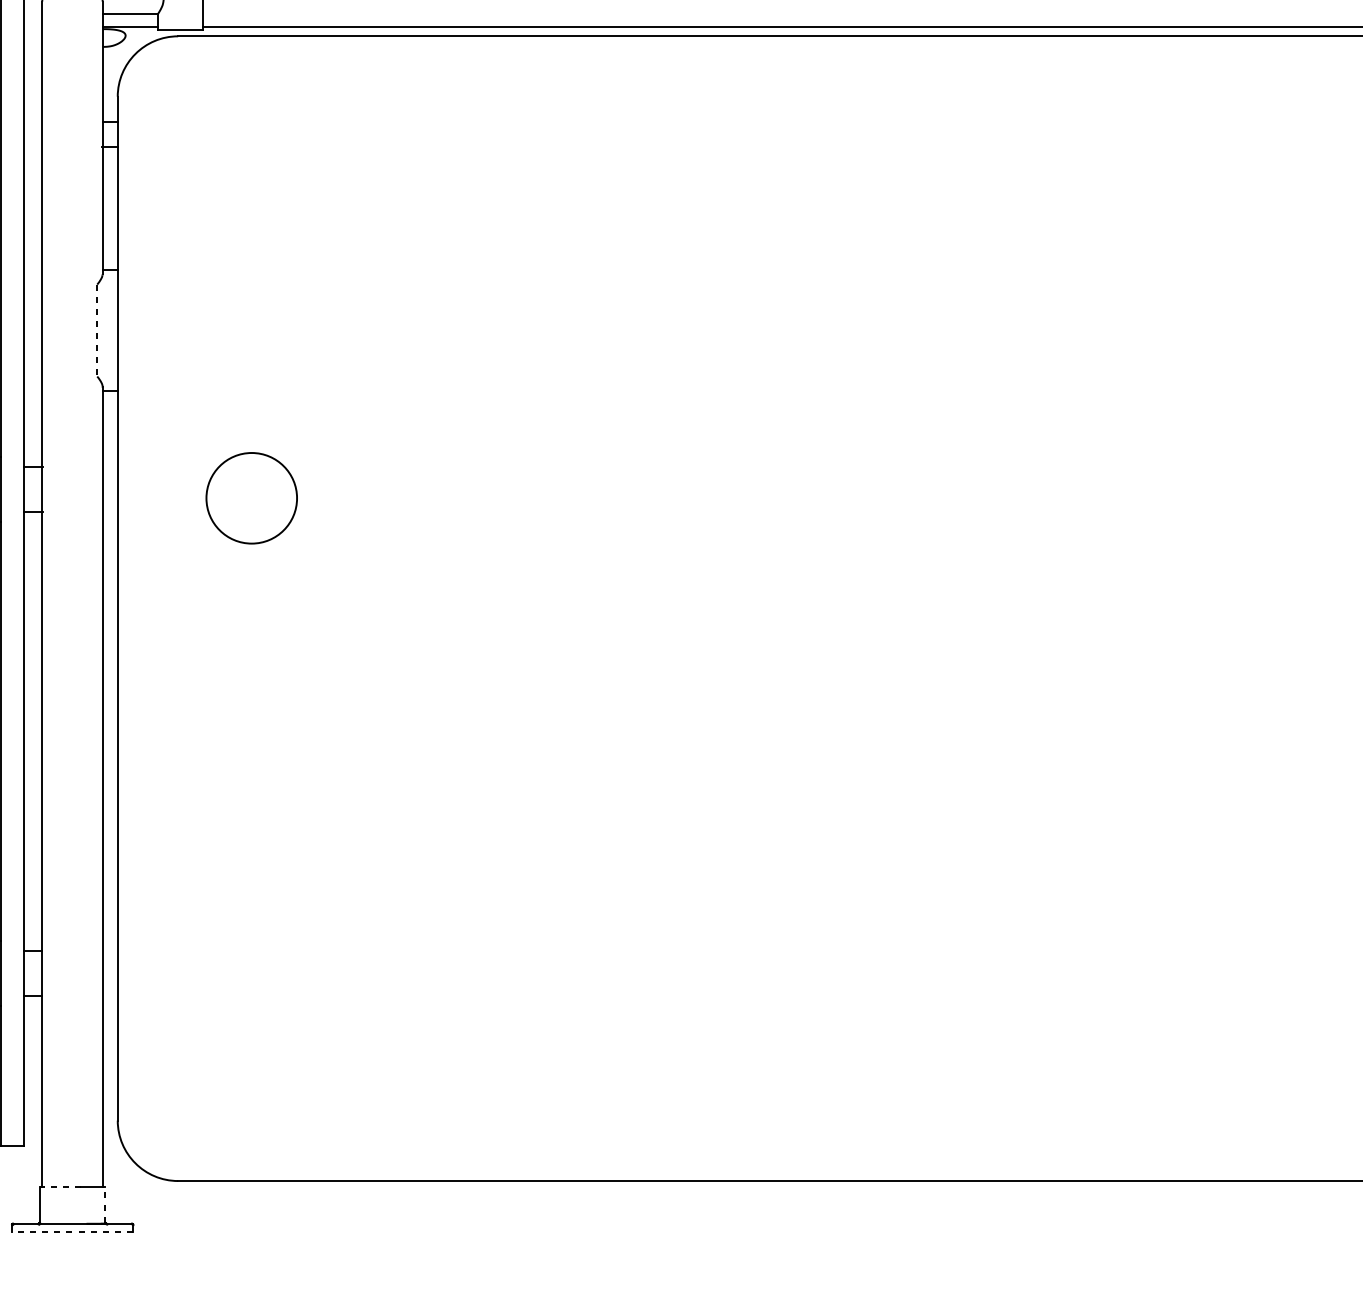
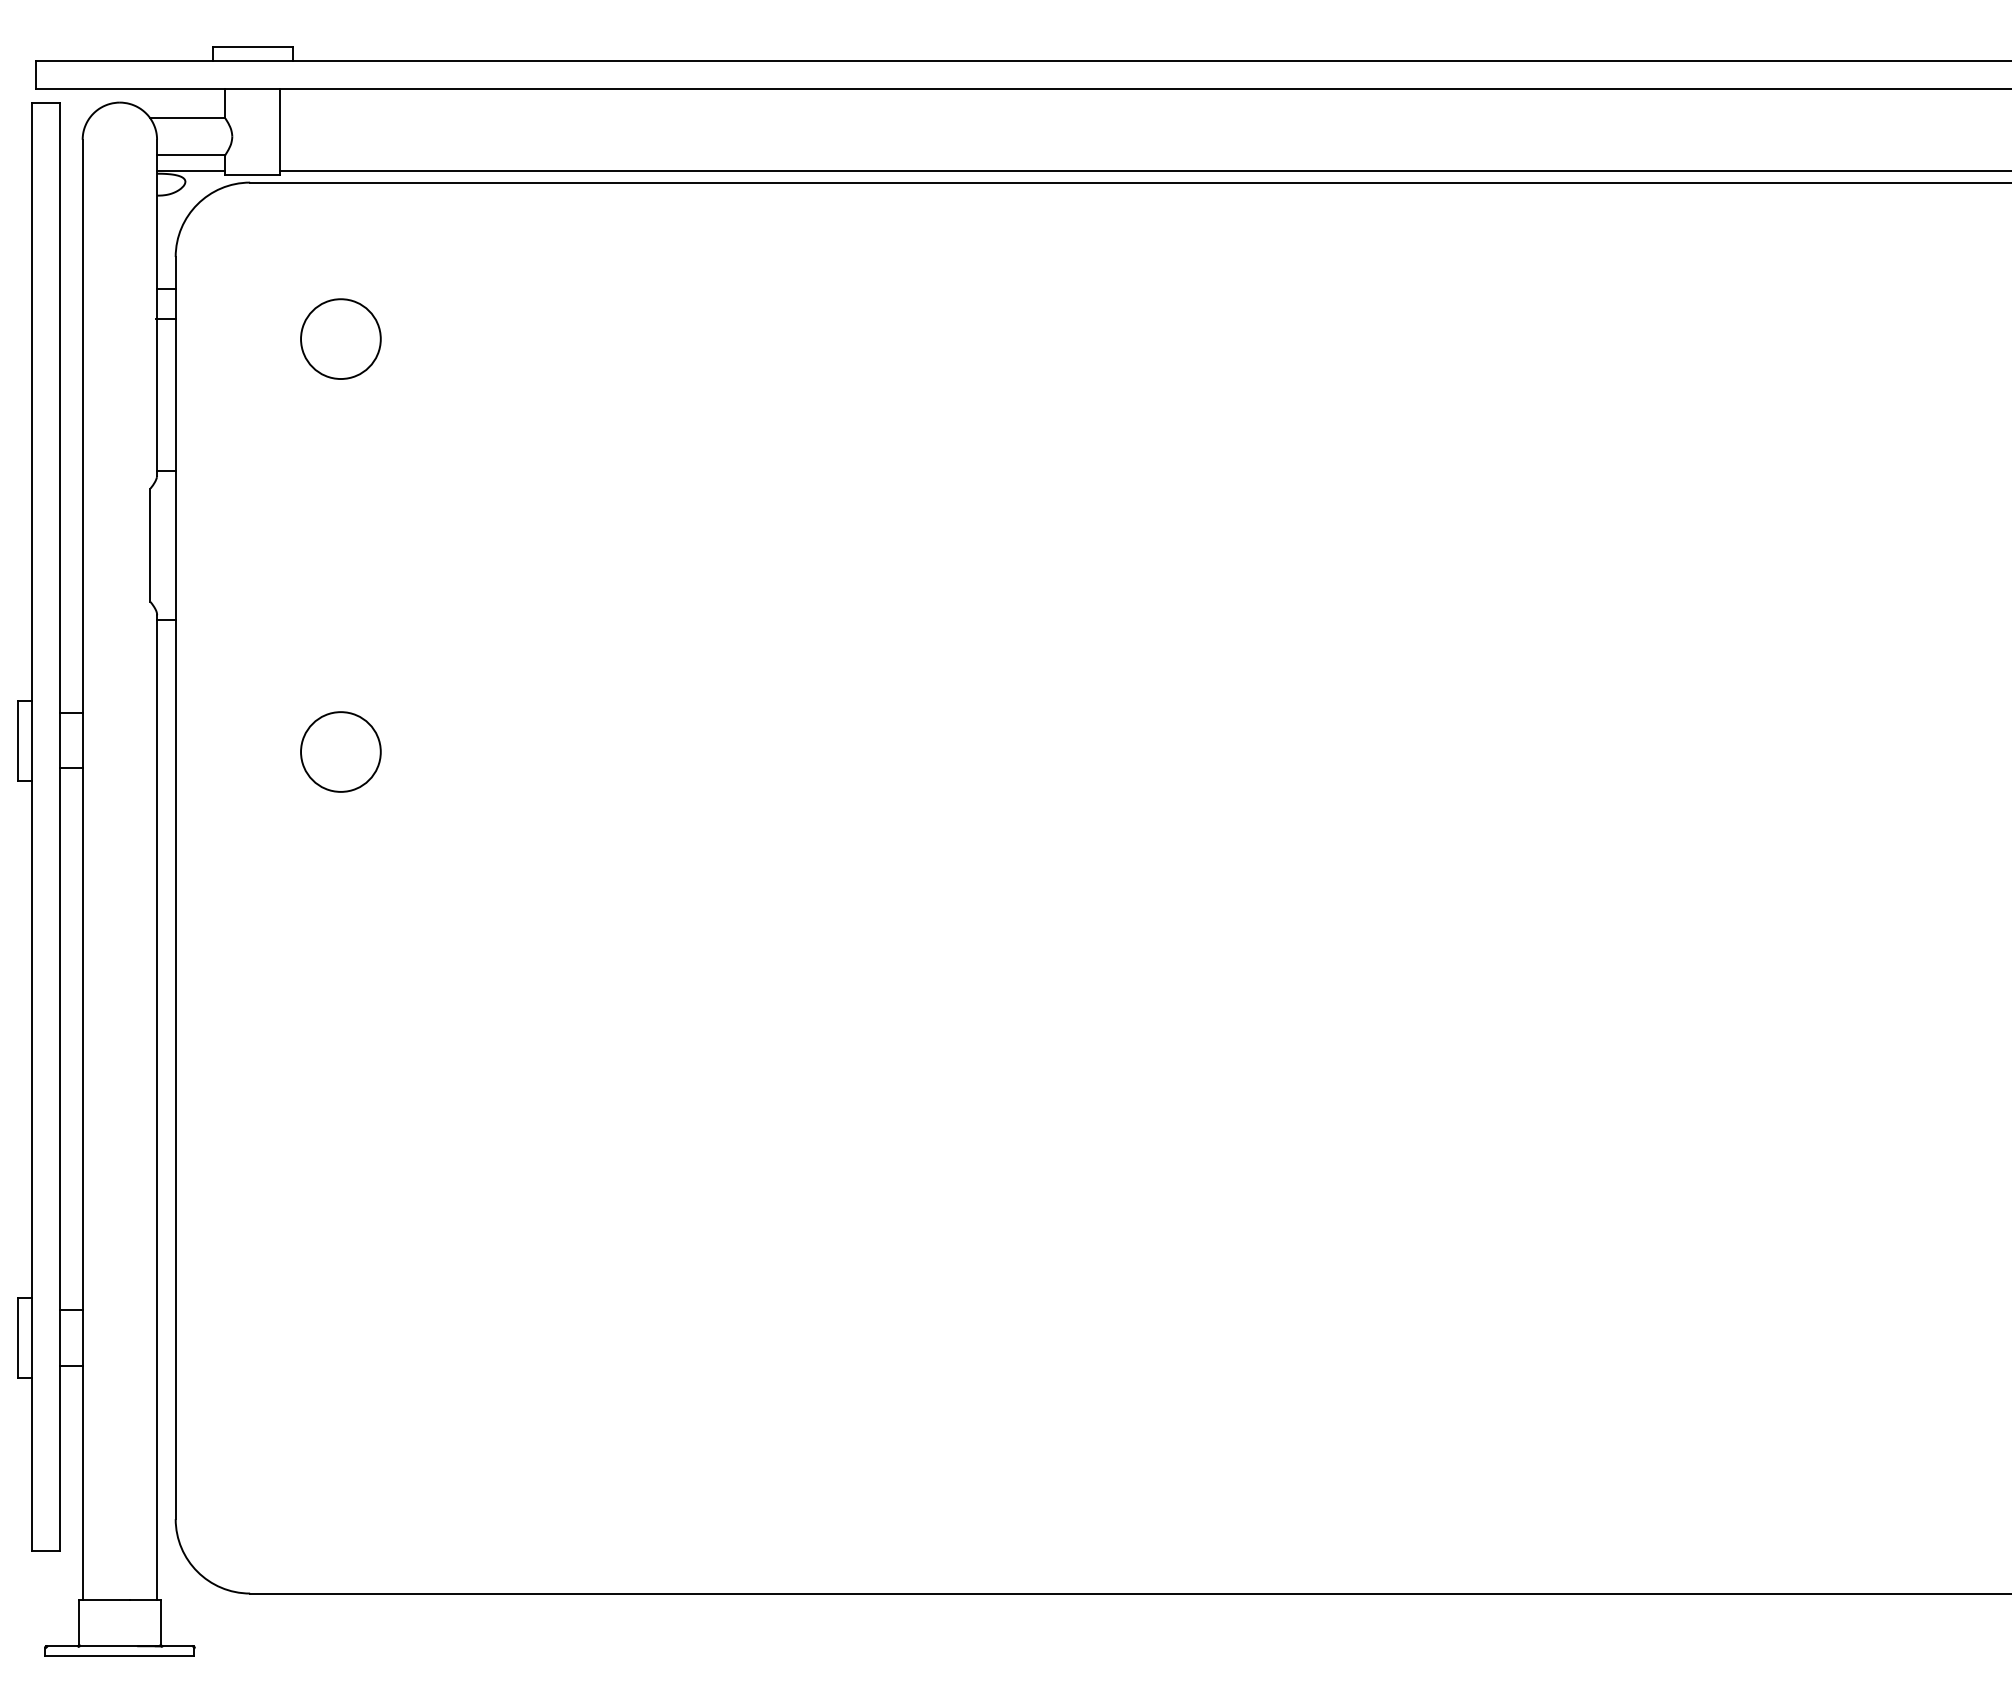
circle: (251, 162) -> (340, 338), added
line: (97, 330) -> (150, 545), dashed -> solid
circle: (251, 497) -> (340, 751), size x0.71
line: (59, 1186) -> (104, 1600), dashed -> solid
line: (105, 1204) -> (160, 1622), dashed -> solid
line: (72, 1232) -> (119, 1656), dashed -> solid

